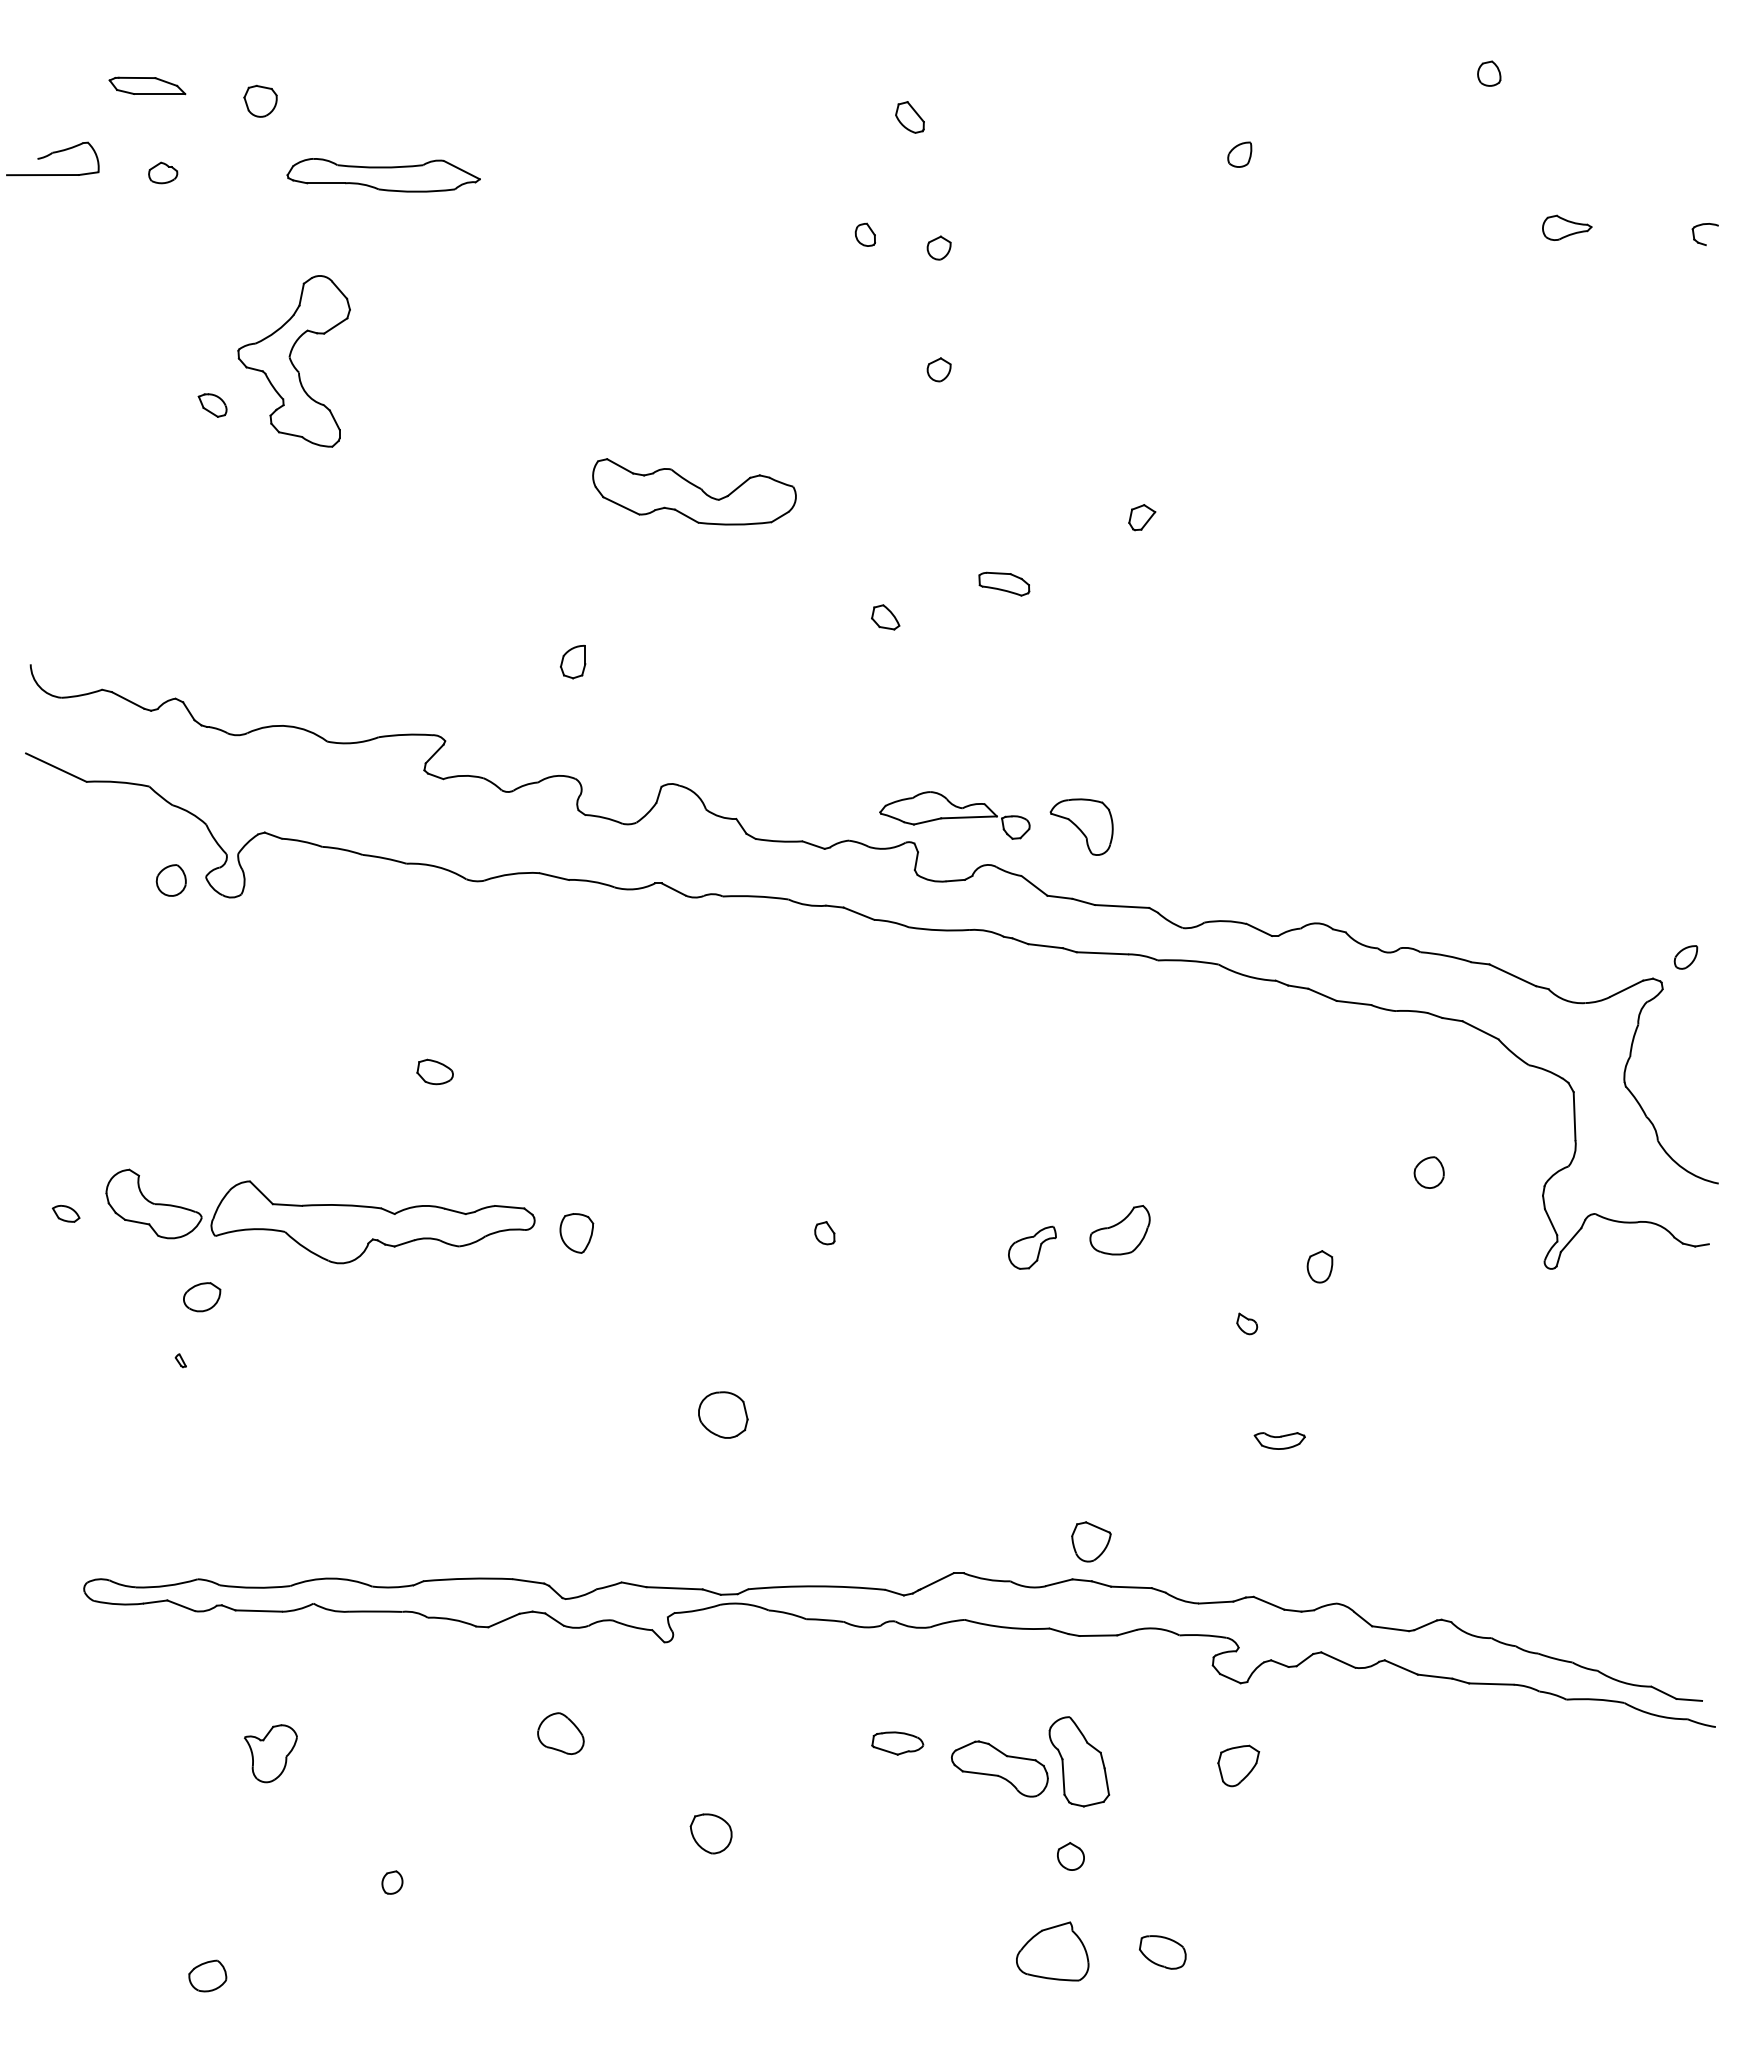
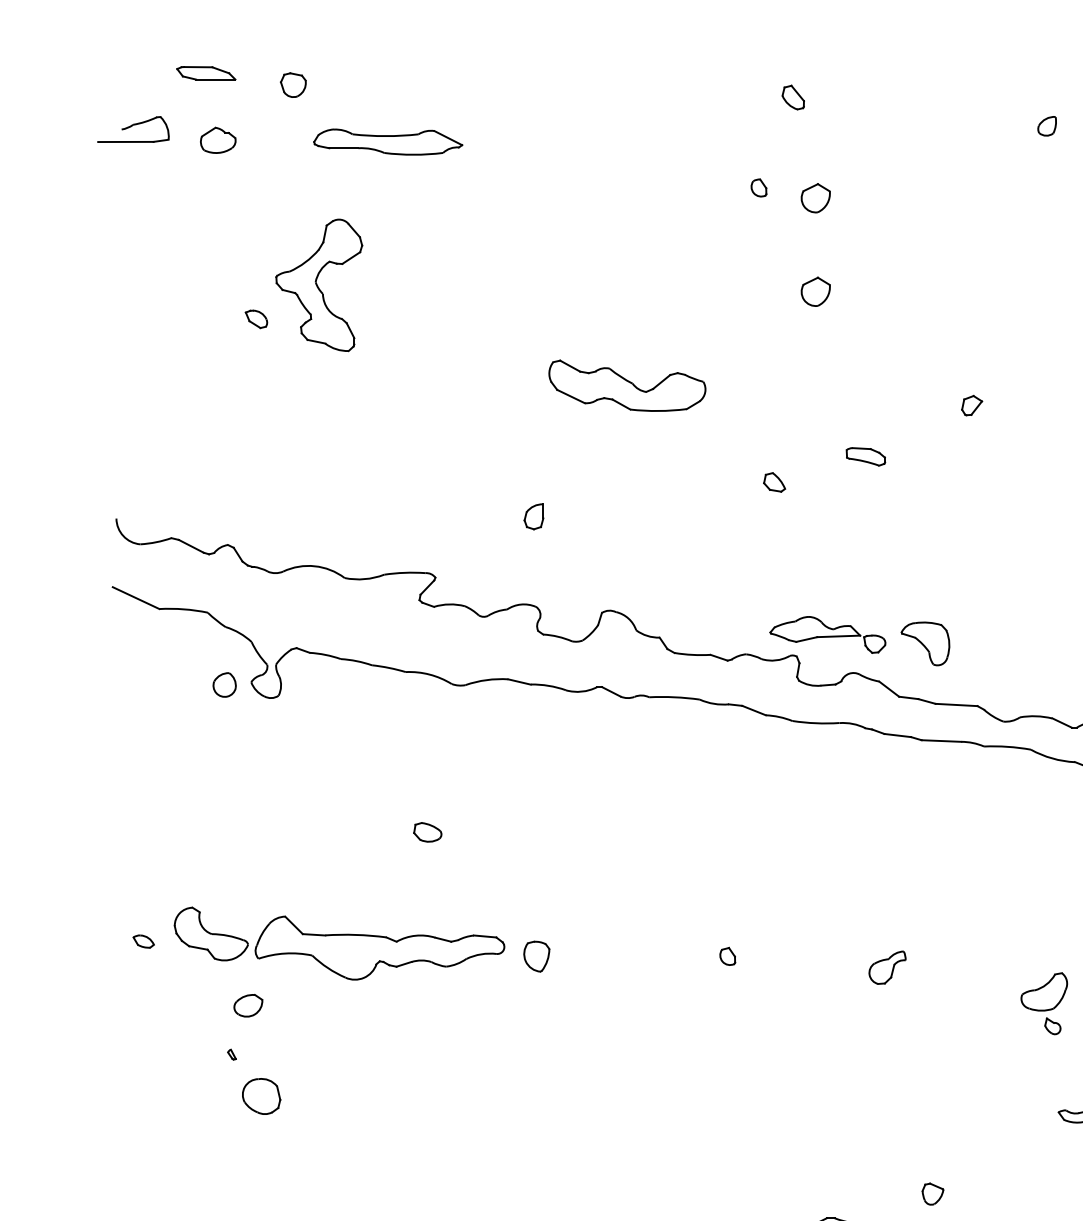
part: (163, 172) -> (218, 139), size x1.6
part: (938, 247) -> (815, 197), size x1.6
part: (938, 369) -> (815, 291), size x1.6
part: (1119, 1230) -> (1043, 992), moved
part: (723, 1414) -> (261, 1096), moved
part: (1091, 1541) -> (933, 1193), size x0.7

